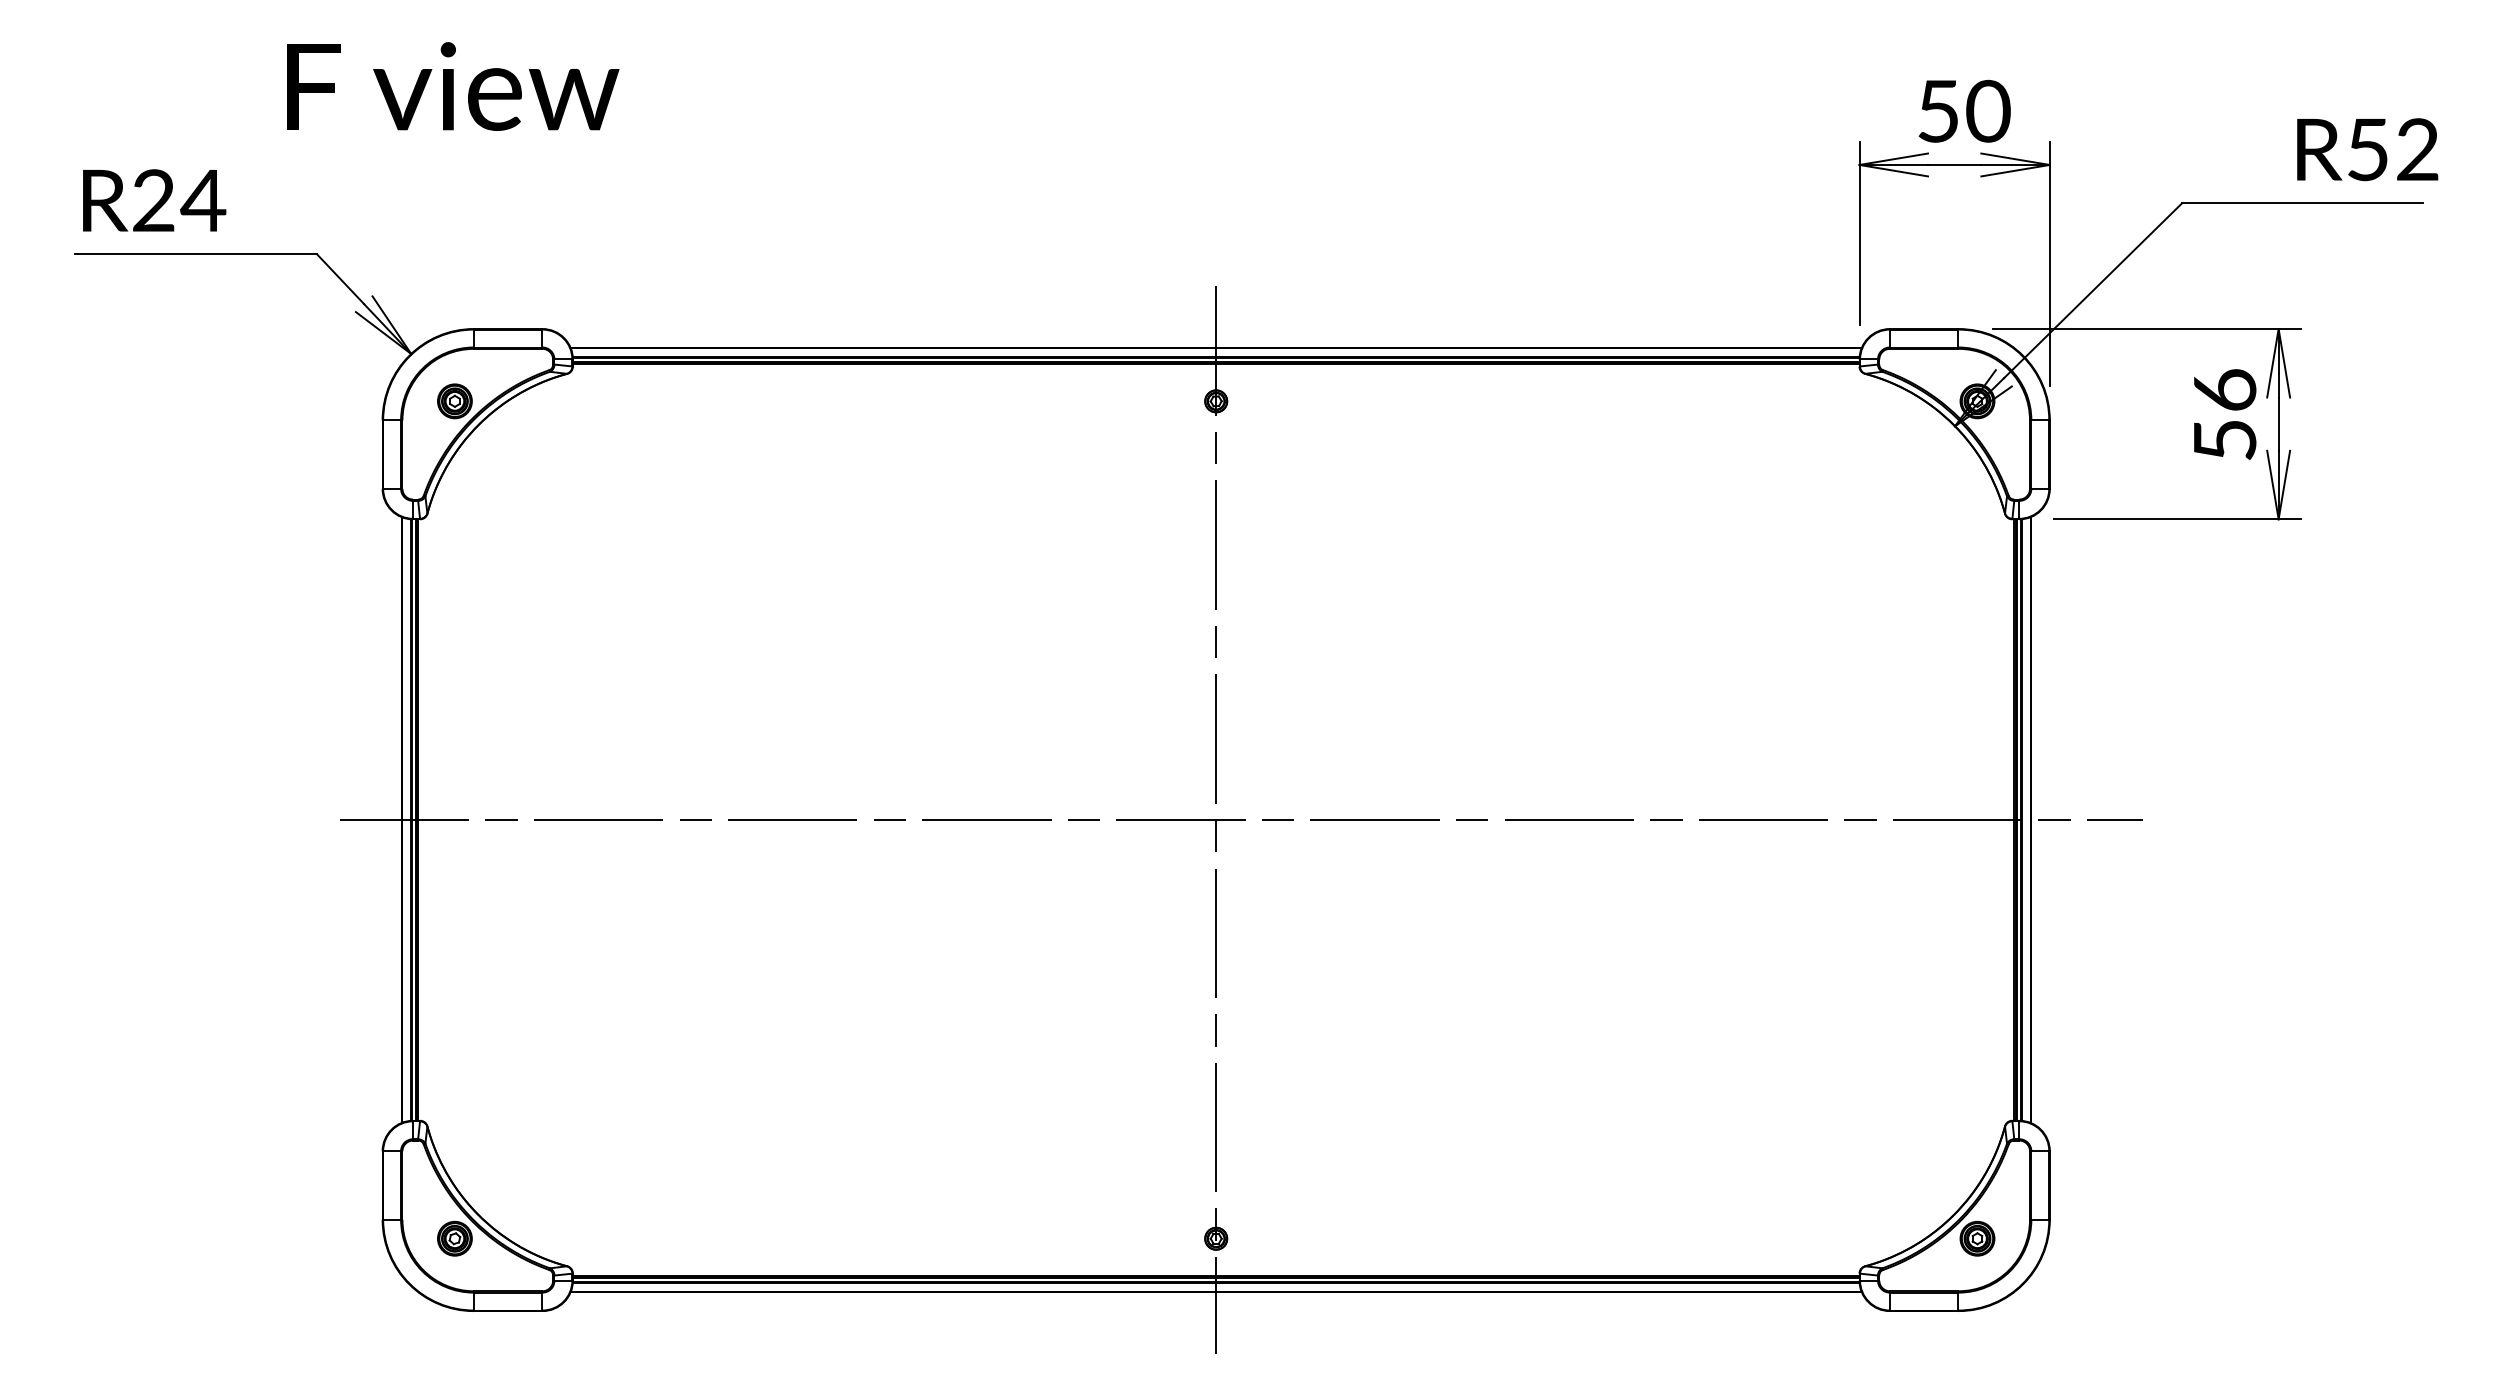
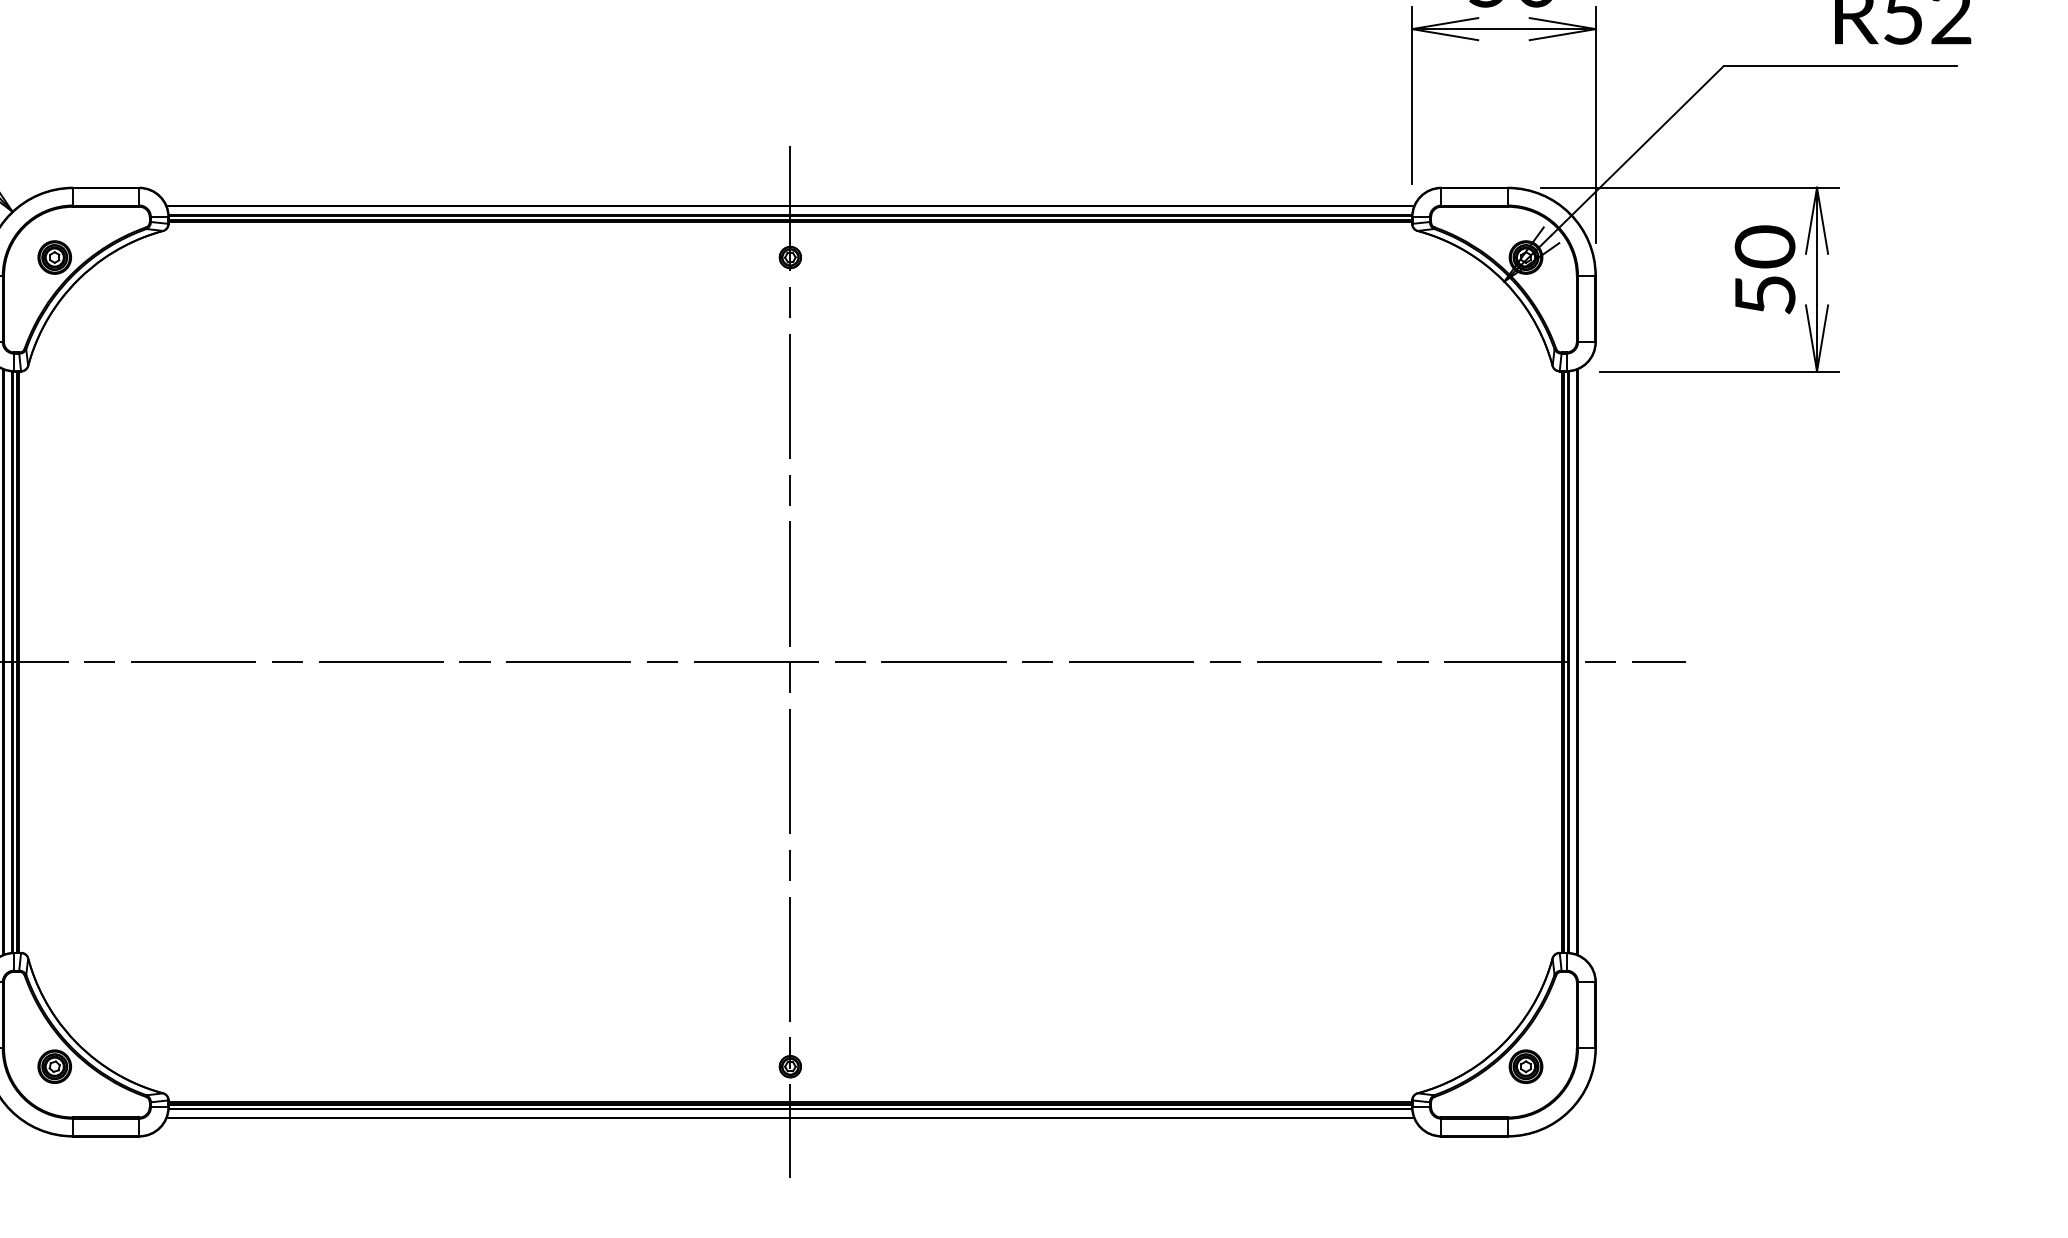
text: (2224, 390) -> (1764, 247), 56 -> 50

